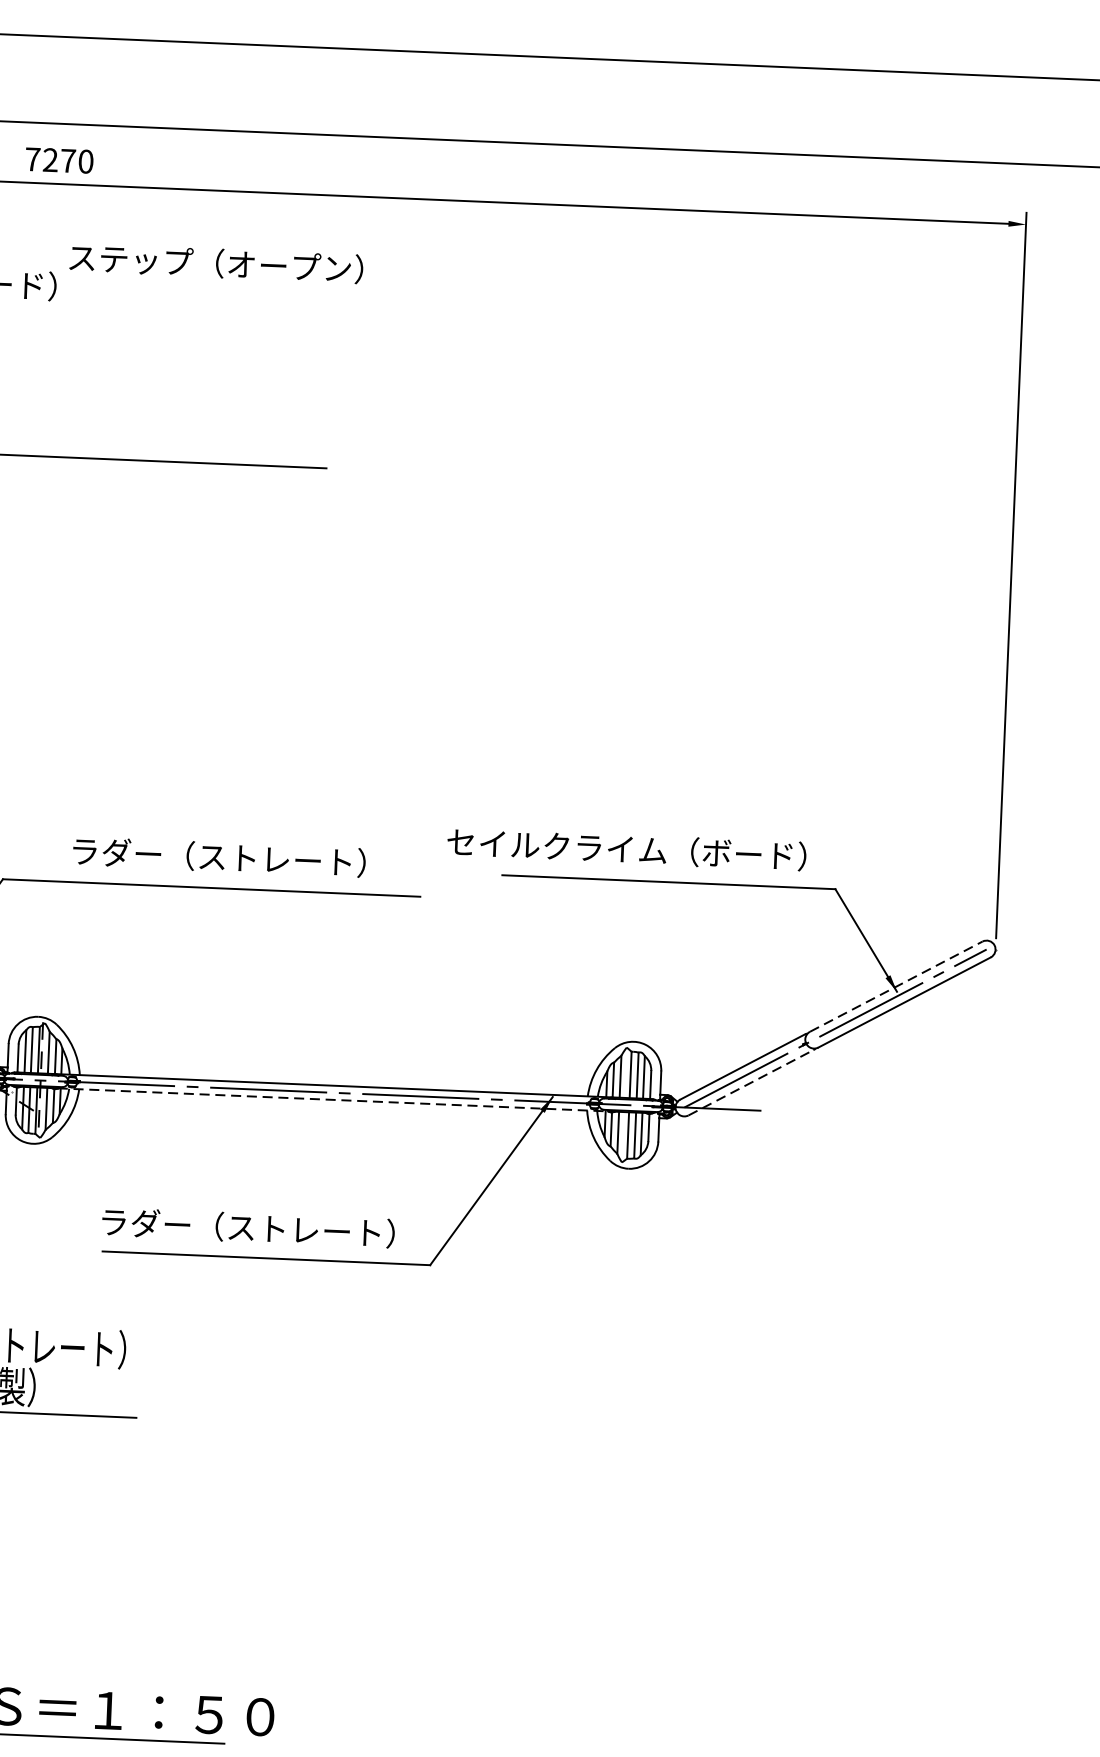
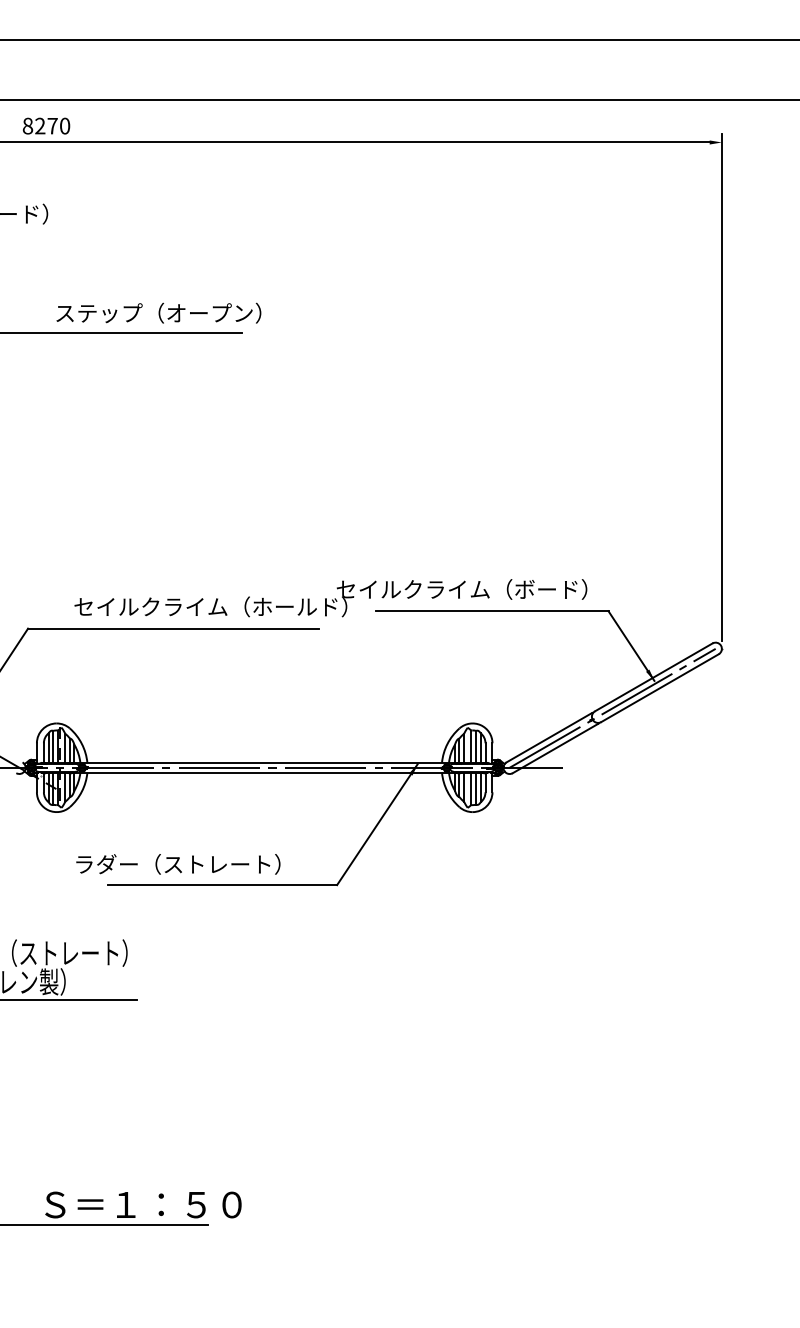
text: (32, 158) -> (27, 125), 7270 -> 8270
text: (215, 262) -> (158, 312), moved
text: (265, 858) -> (210, 606), ラダー（ストレート） -> セイルクライム（ホールド）
line: (895, 986) -> (653, 677), dashed -> solid
line: (751, 1082) -> (555, 748), dashed -> solid
line: (334, 1099) -> (265, 772), dashed -> solid
text: (248, 1228) -> (178, 864), moved

